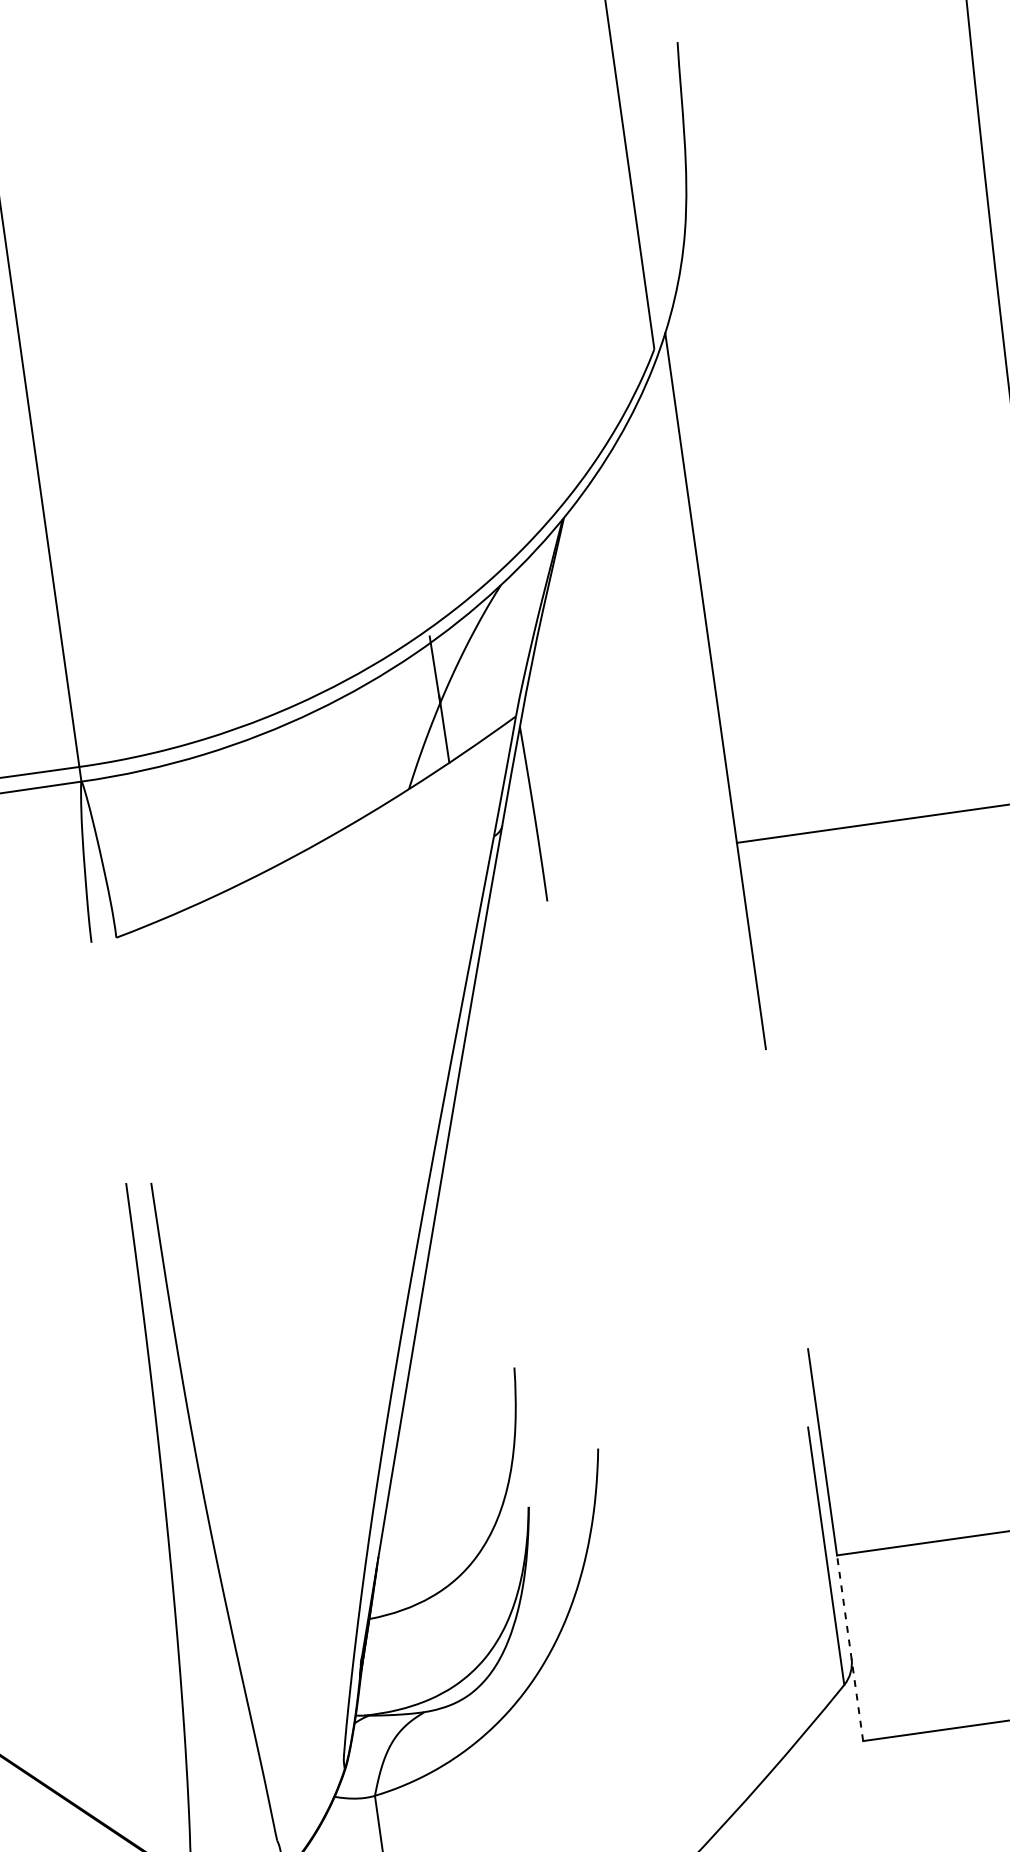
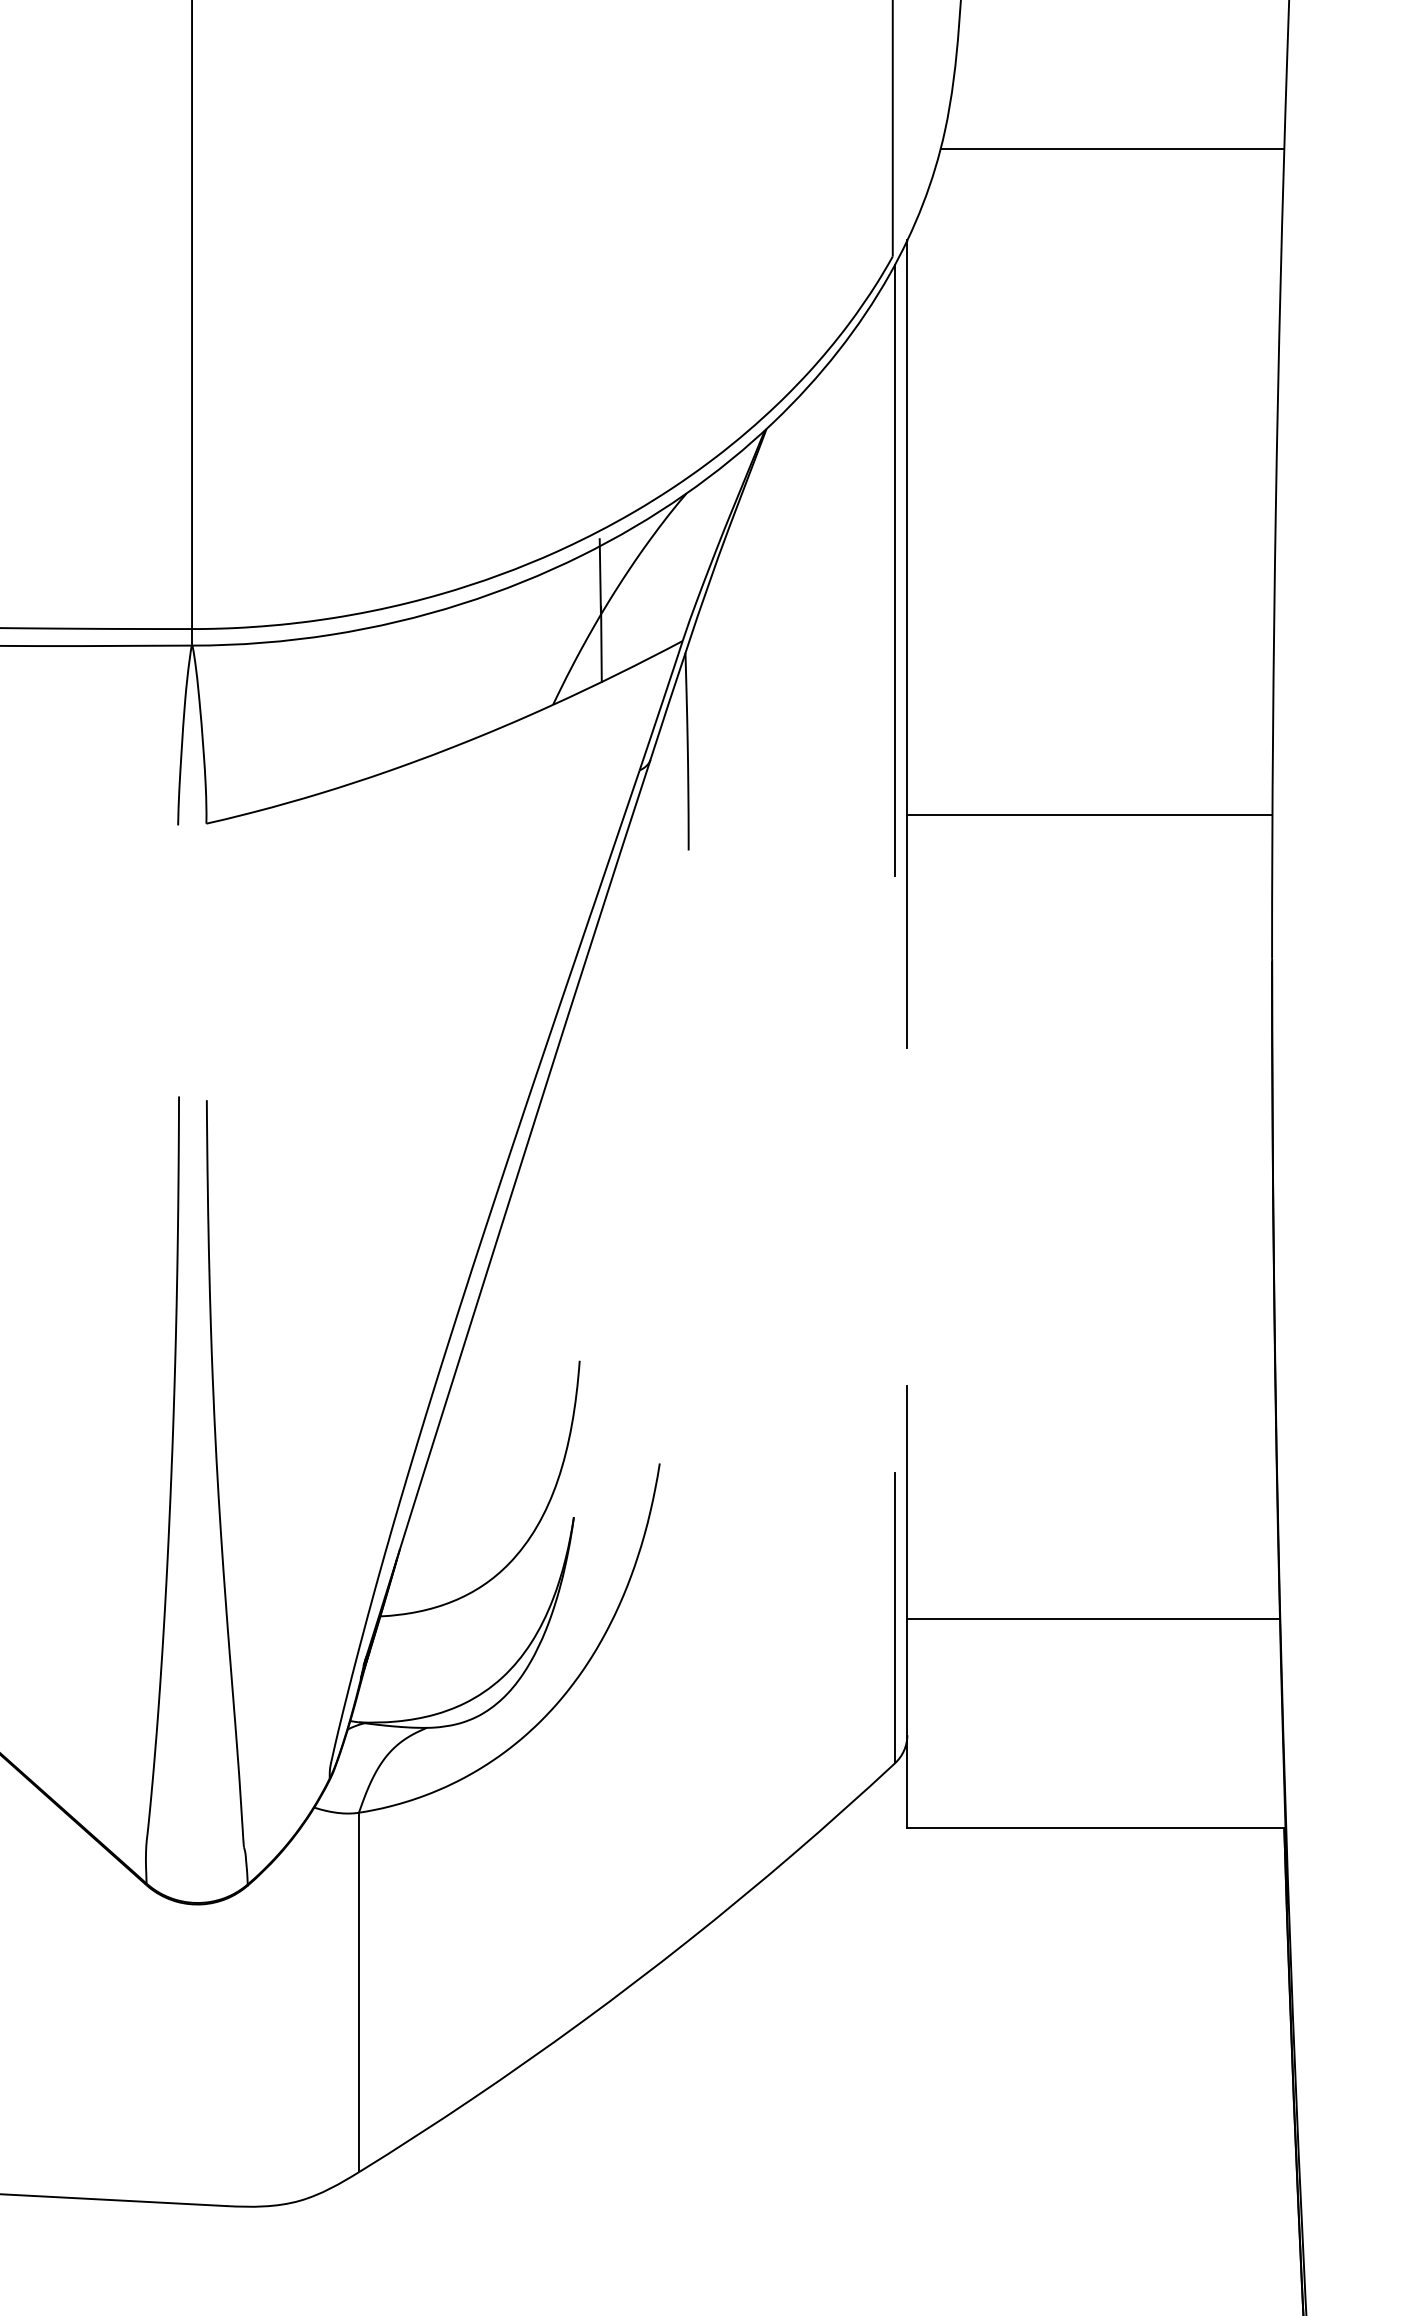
line: (835, 226) -> (1112, 148), added
line: (695, 627) -> (895, 570), added
line: (850, 1648) -> (907, 1723), dashed -> solid

